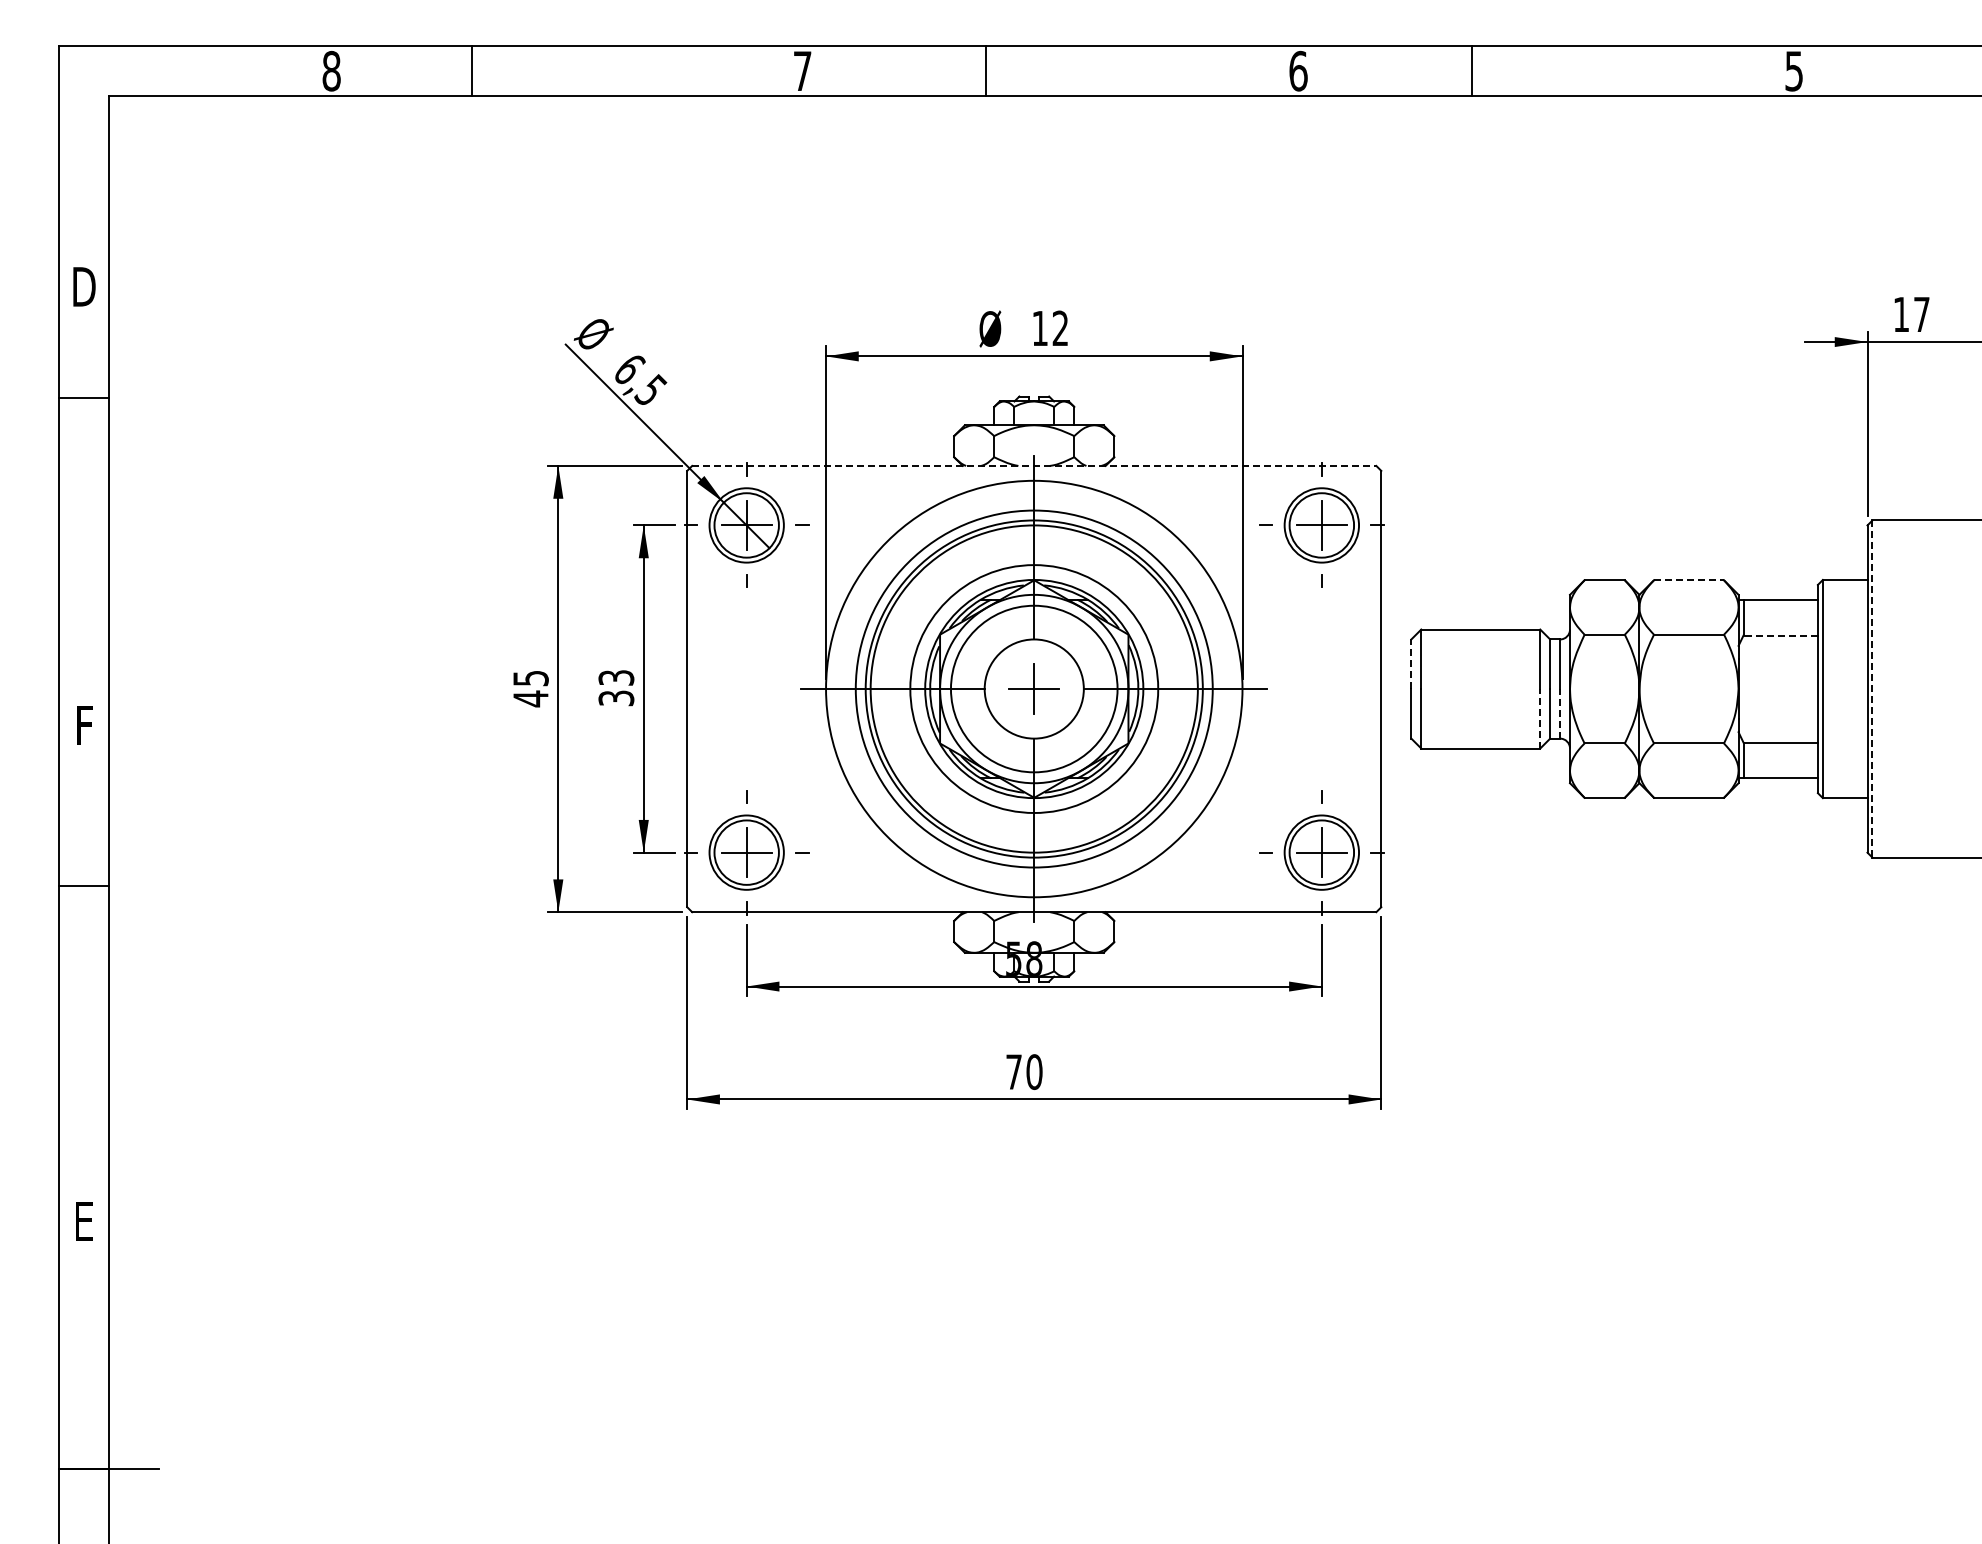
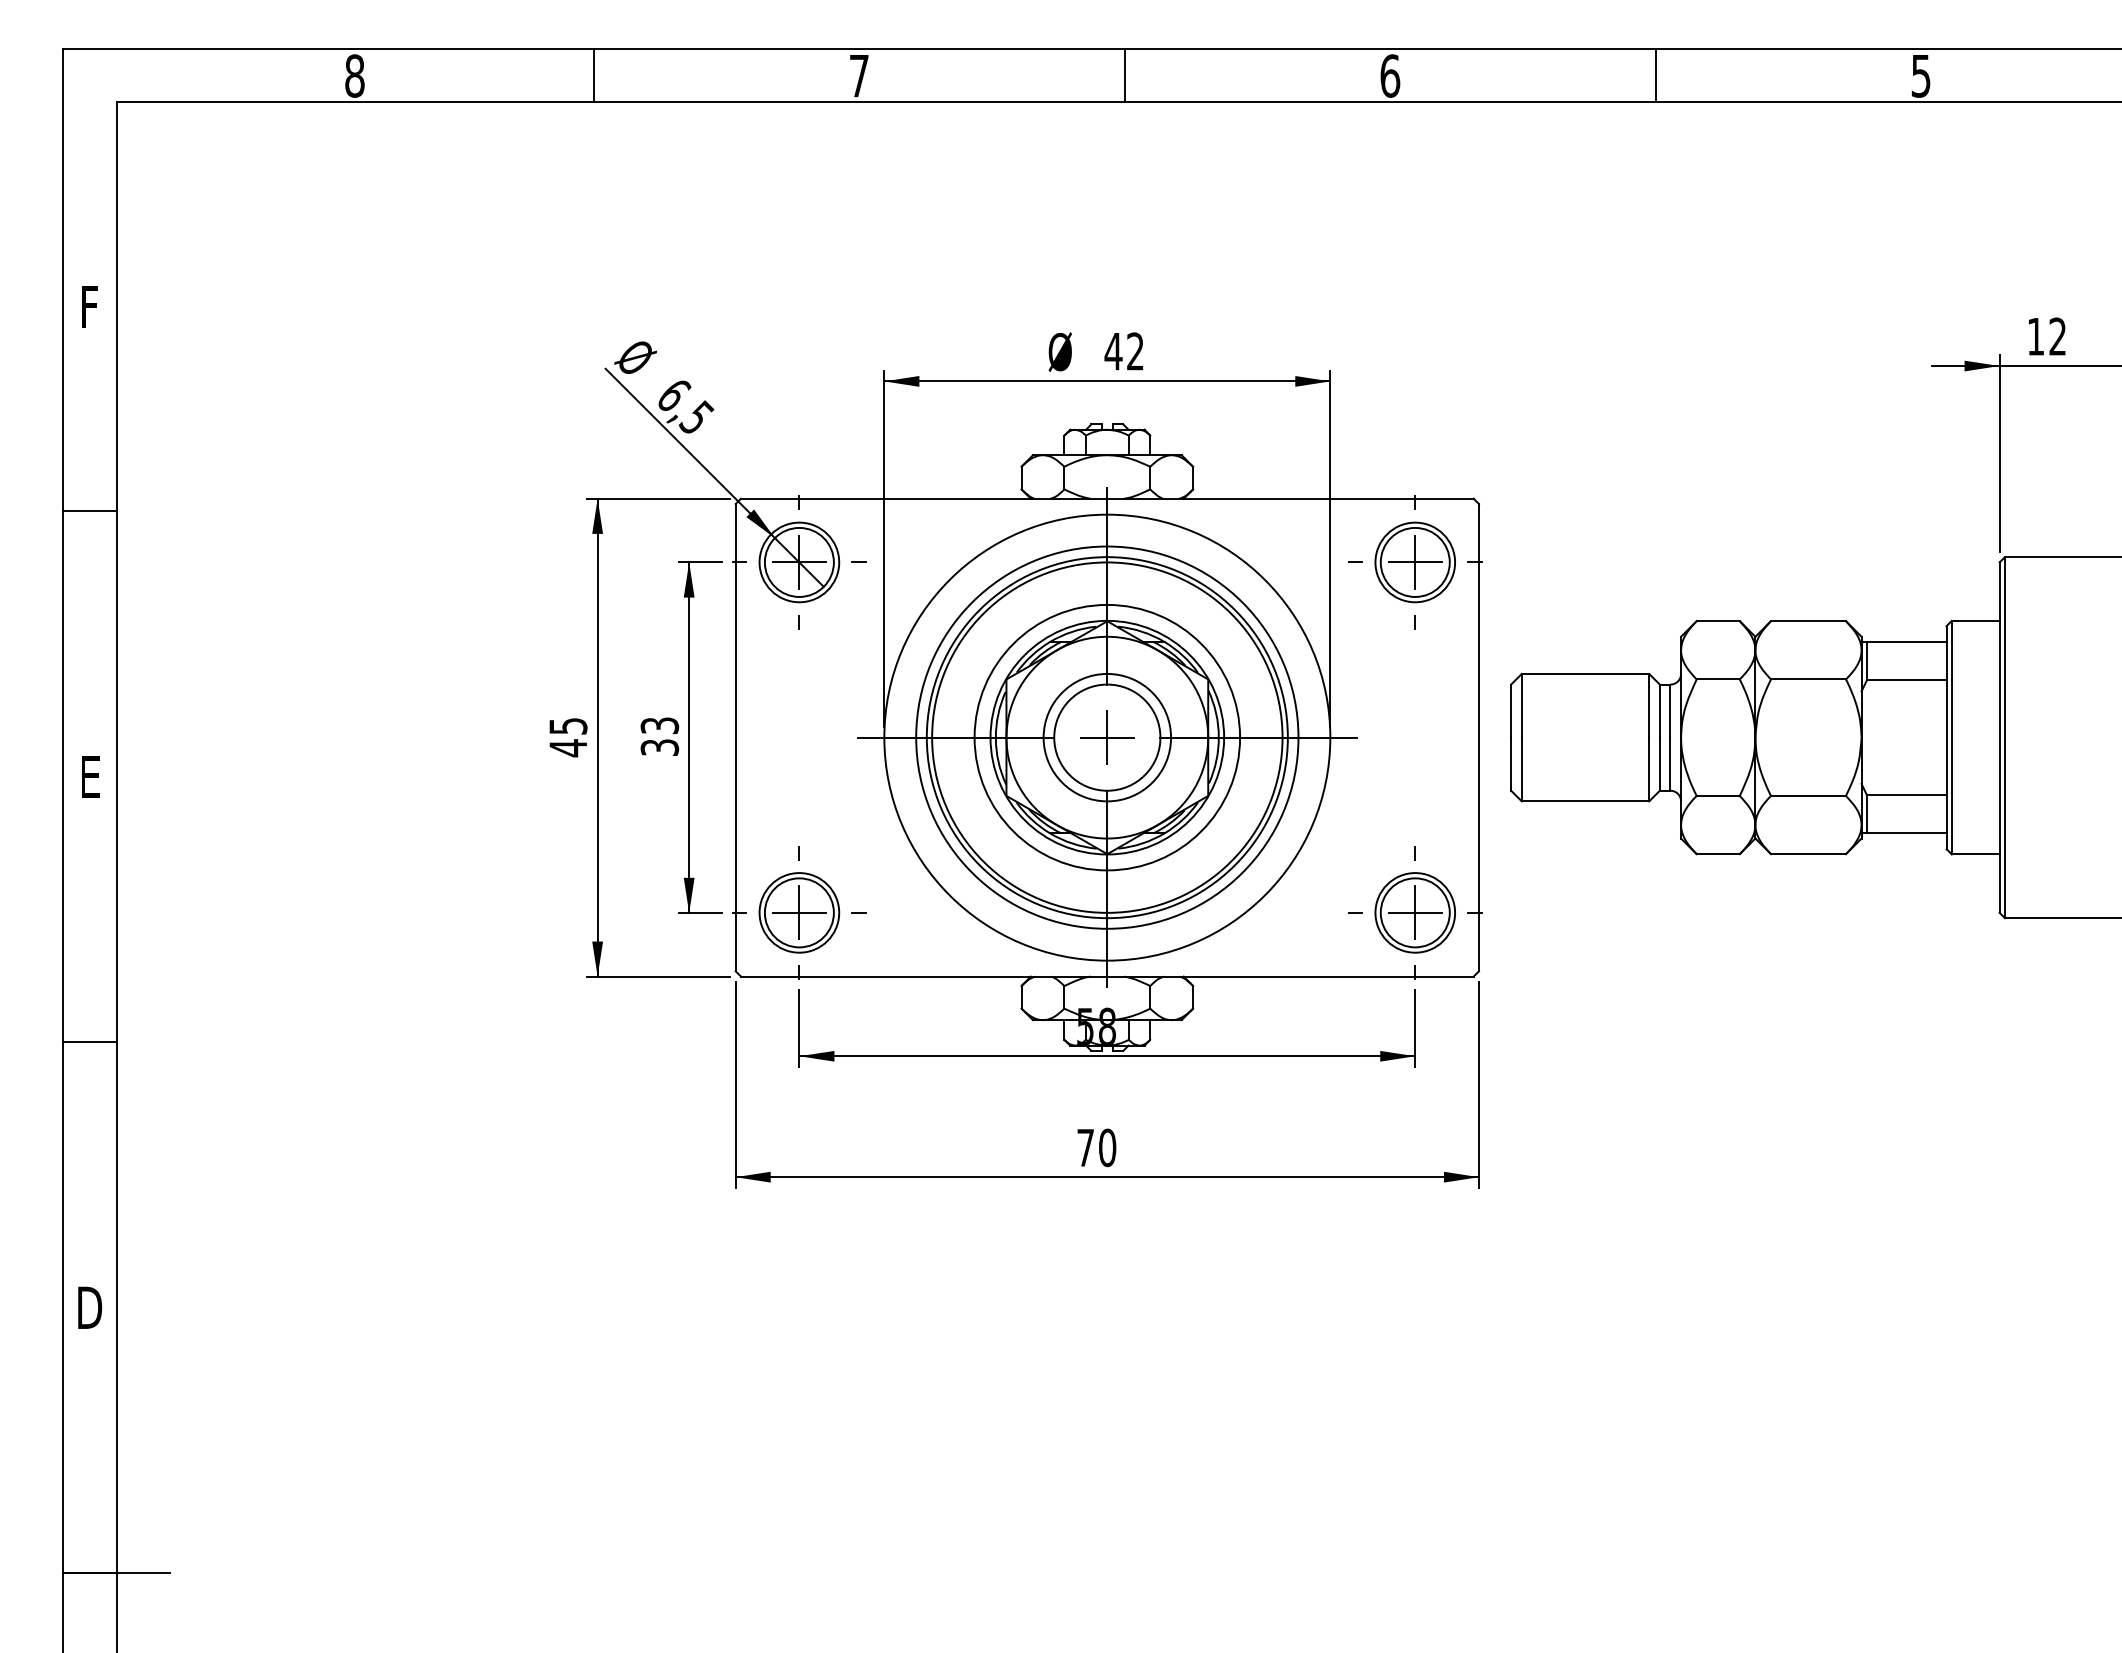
line: (472, 70) -> (594, 75), moved
line: (986, 70) -> (1125, 75), moved
line: (1471, 70) -> (1655, 75), moved
text: (84, 286) -> (90, 306), D -> F
text: (1921, 313) -> (2057, 335), 17 -> 12
text: (1039, 328) -> (1112, 351), 12 -> 42
line: (84, 397) -> (90, 511), moved
line: (1034, 465) -> (1107, 498), dashed -> solid
line: (1689, 580) -> (1809, 621), dashed -> solid
line: (1780, 635) -> (1906, 680), dashed -> solid
line: (1411, 664) -> (1511, 711), dashed -> solid
circle: (1033, 688) -> (1106, 737), size x0.71
line: (1872, 689) -> (2004, 738), dashed -> solid
line: (1560, 713) -> (1670, 763), dashed -> solid
line: (1540, 718) -> (1649, 769), dashed -> solid
text: (84, 725) -> (90, 776), F -> E
line: (84, 886) -> (90, 1042), moved
text: (84, 1221) -> (90, 1307), E -> D

